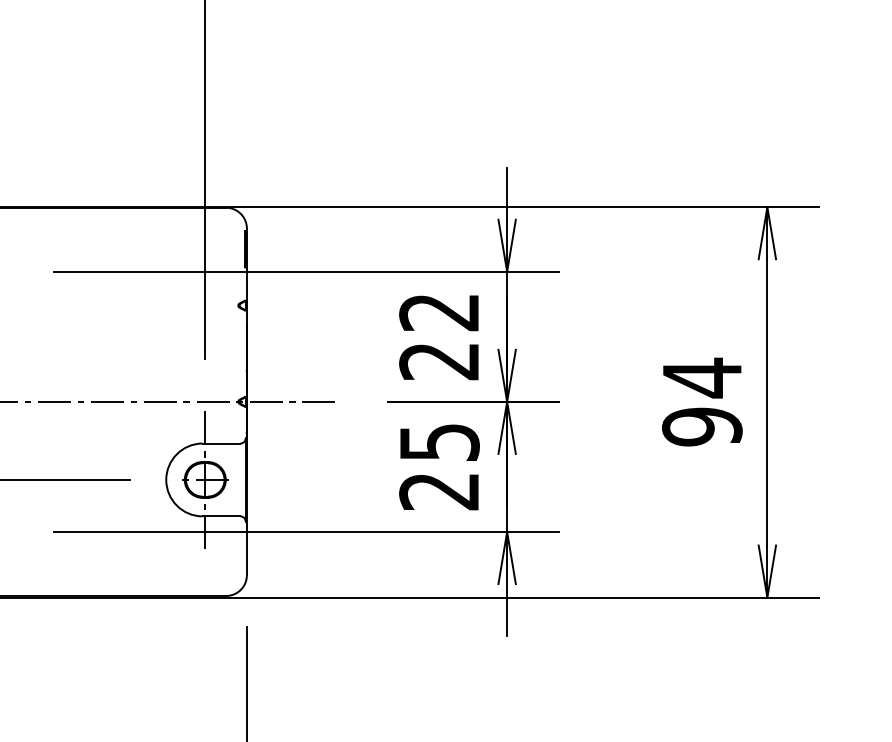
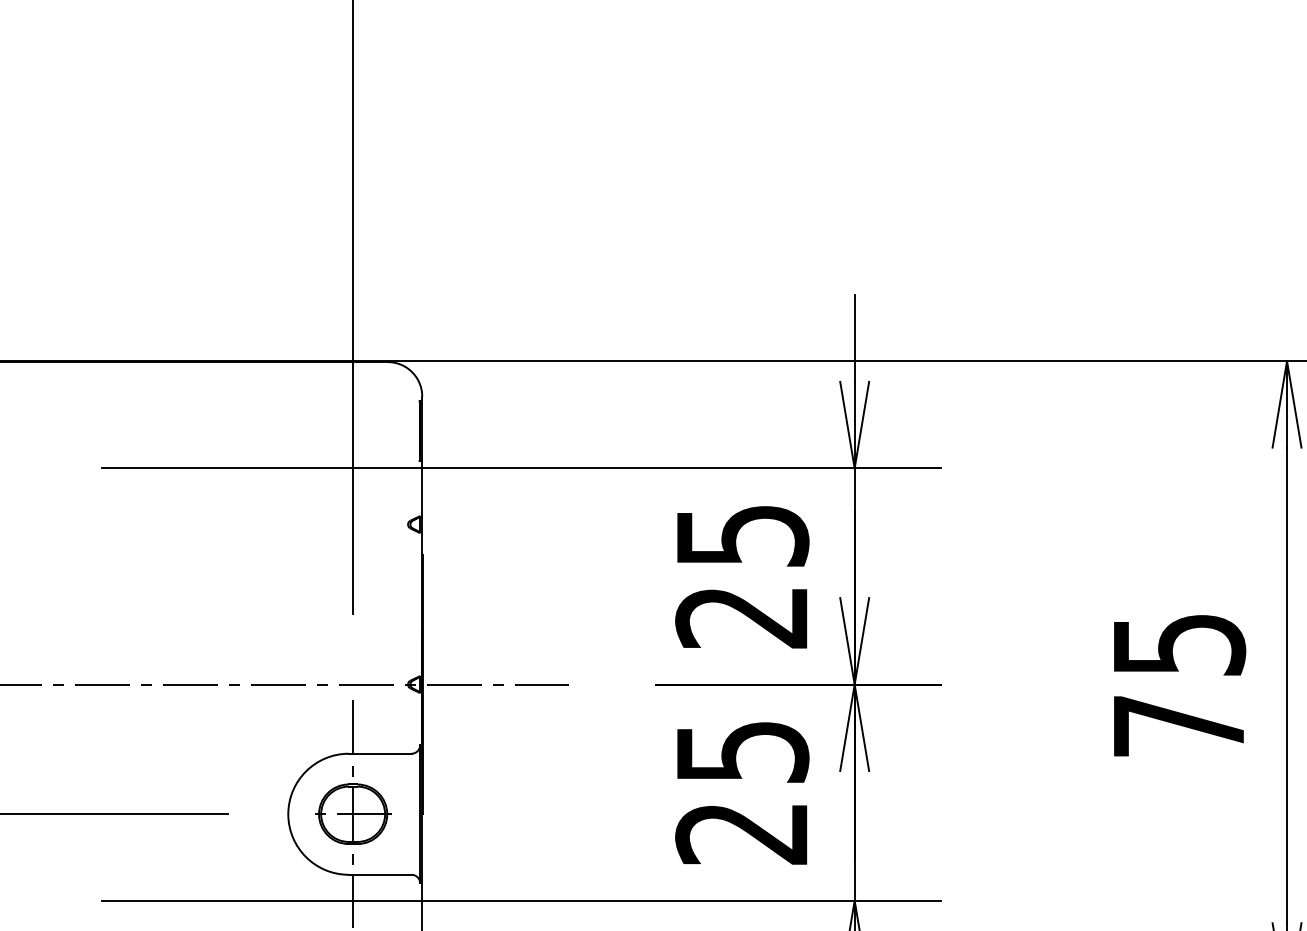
text: (439, 312) -> (742, 536), 22 -> 25
text: (702, 401) -> (1179, 683), 94 -> 75

